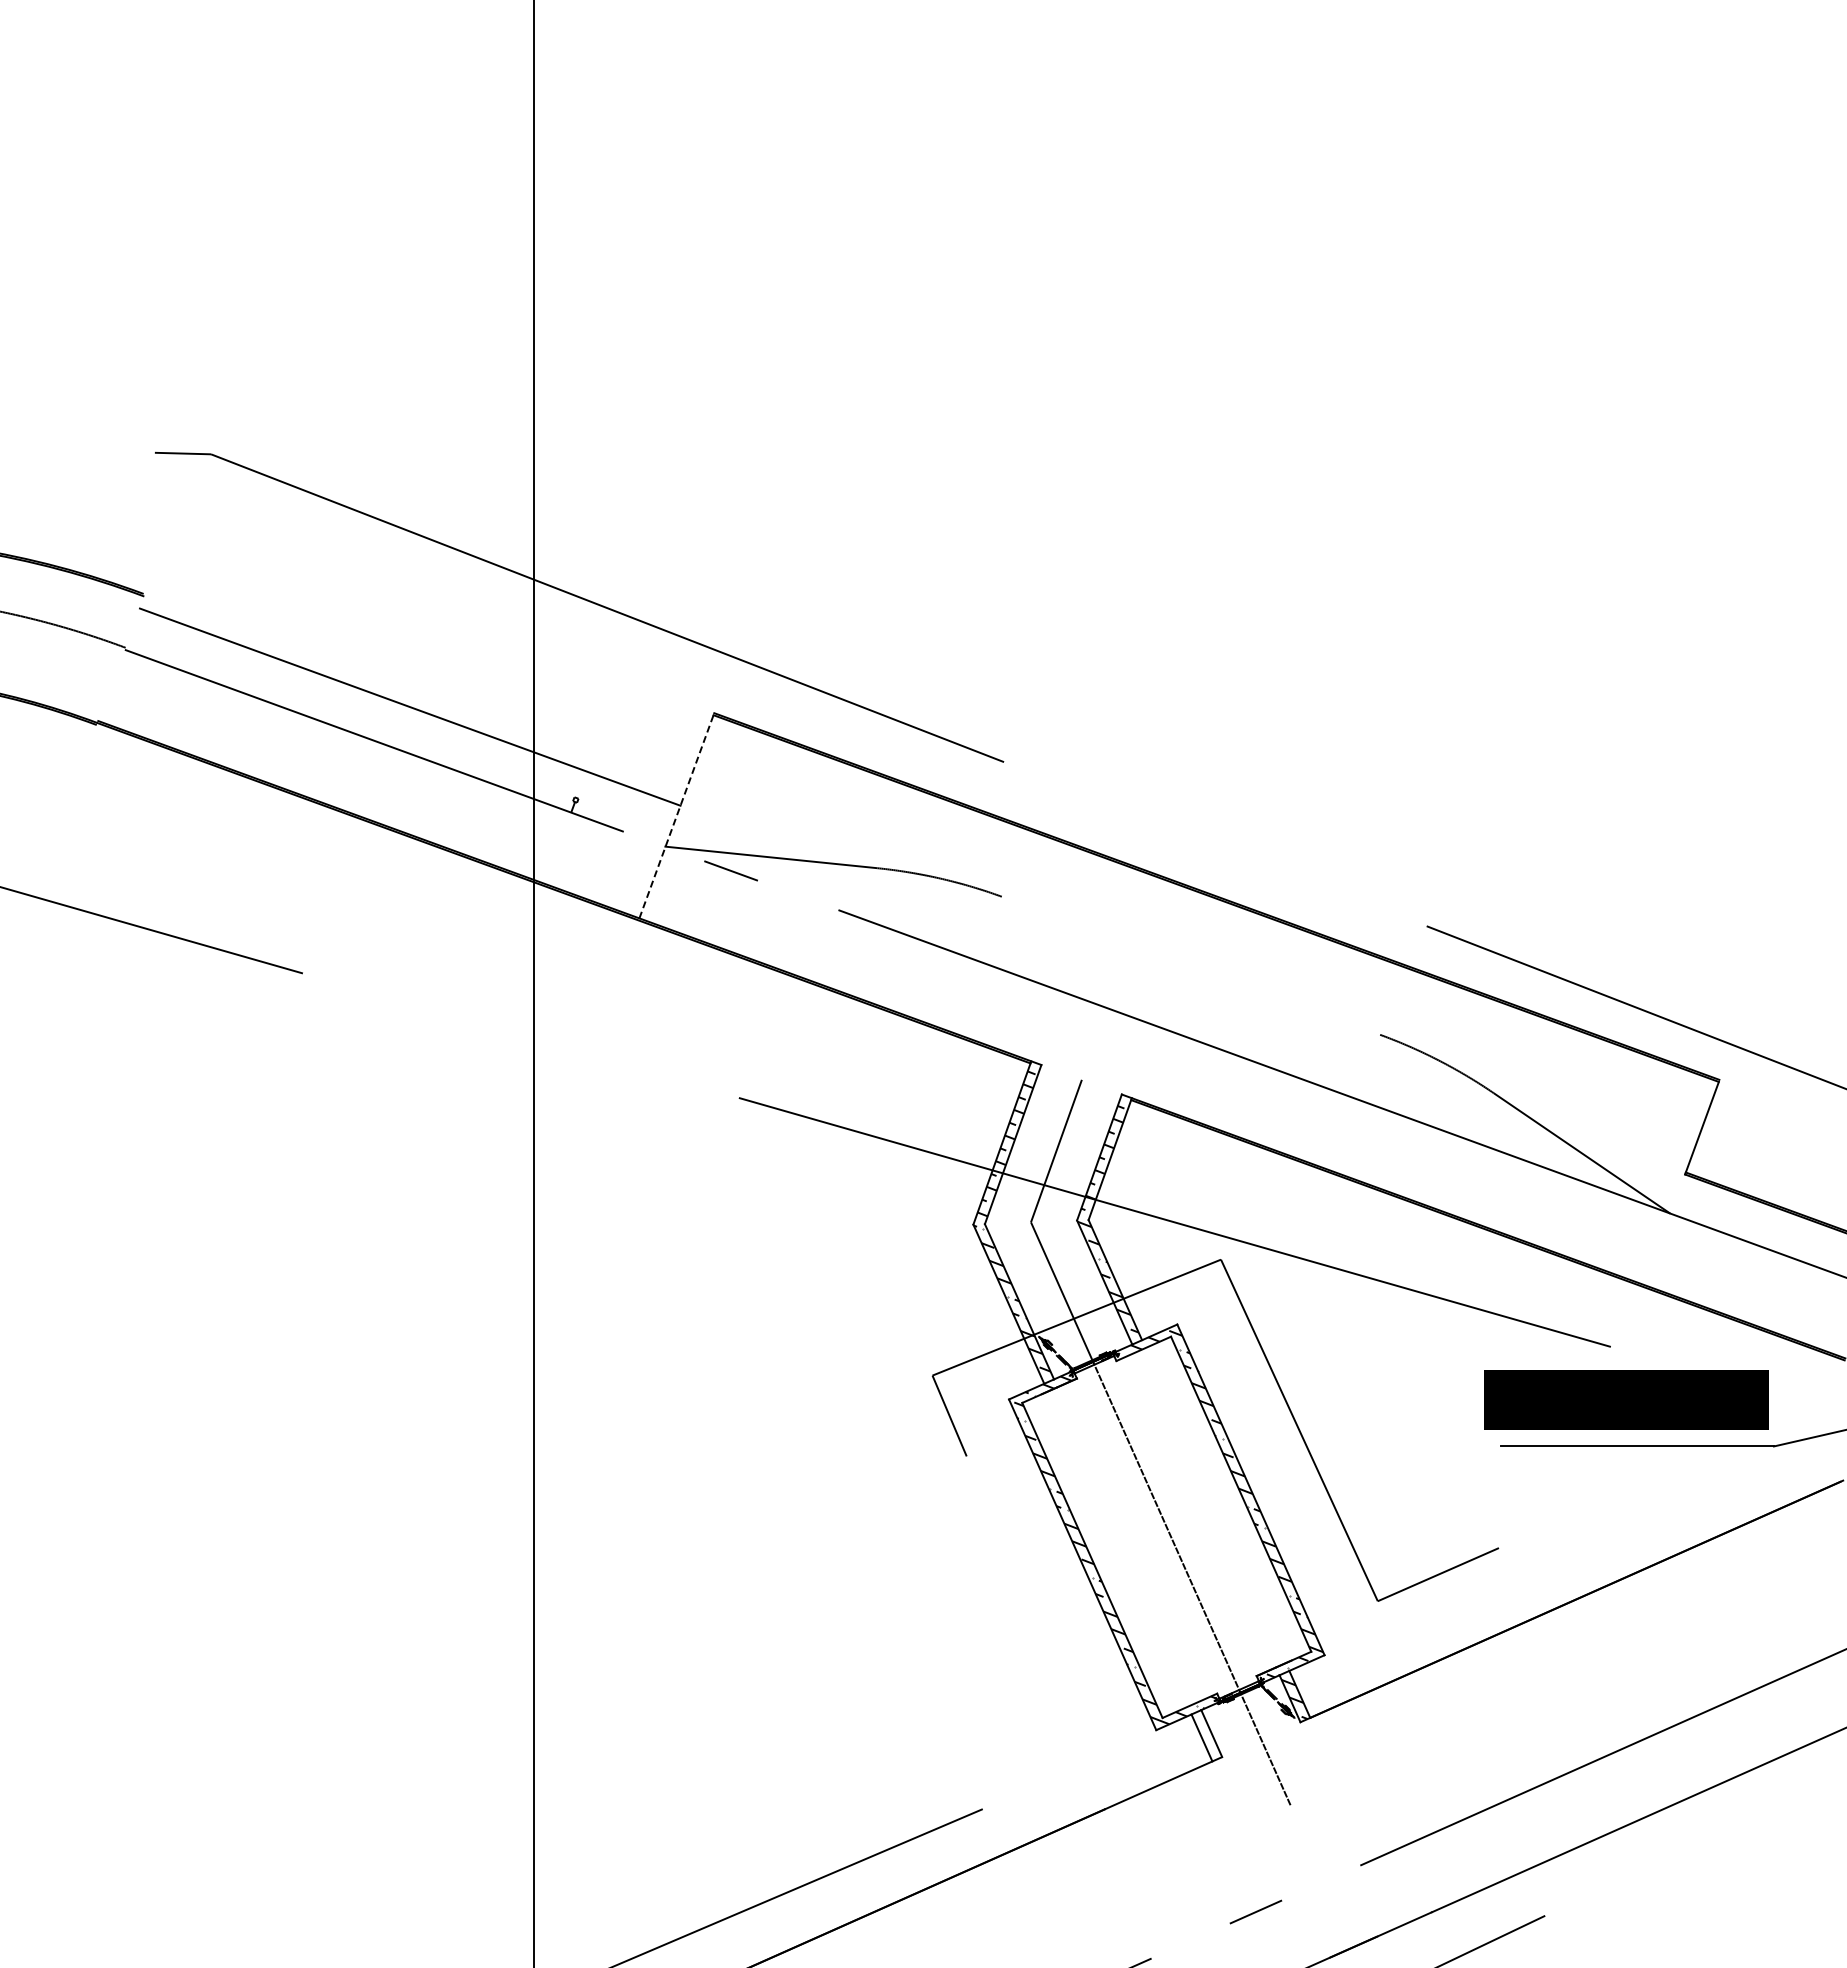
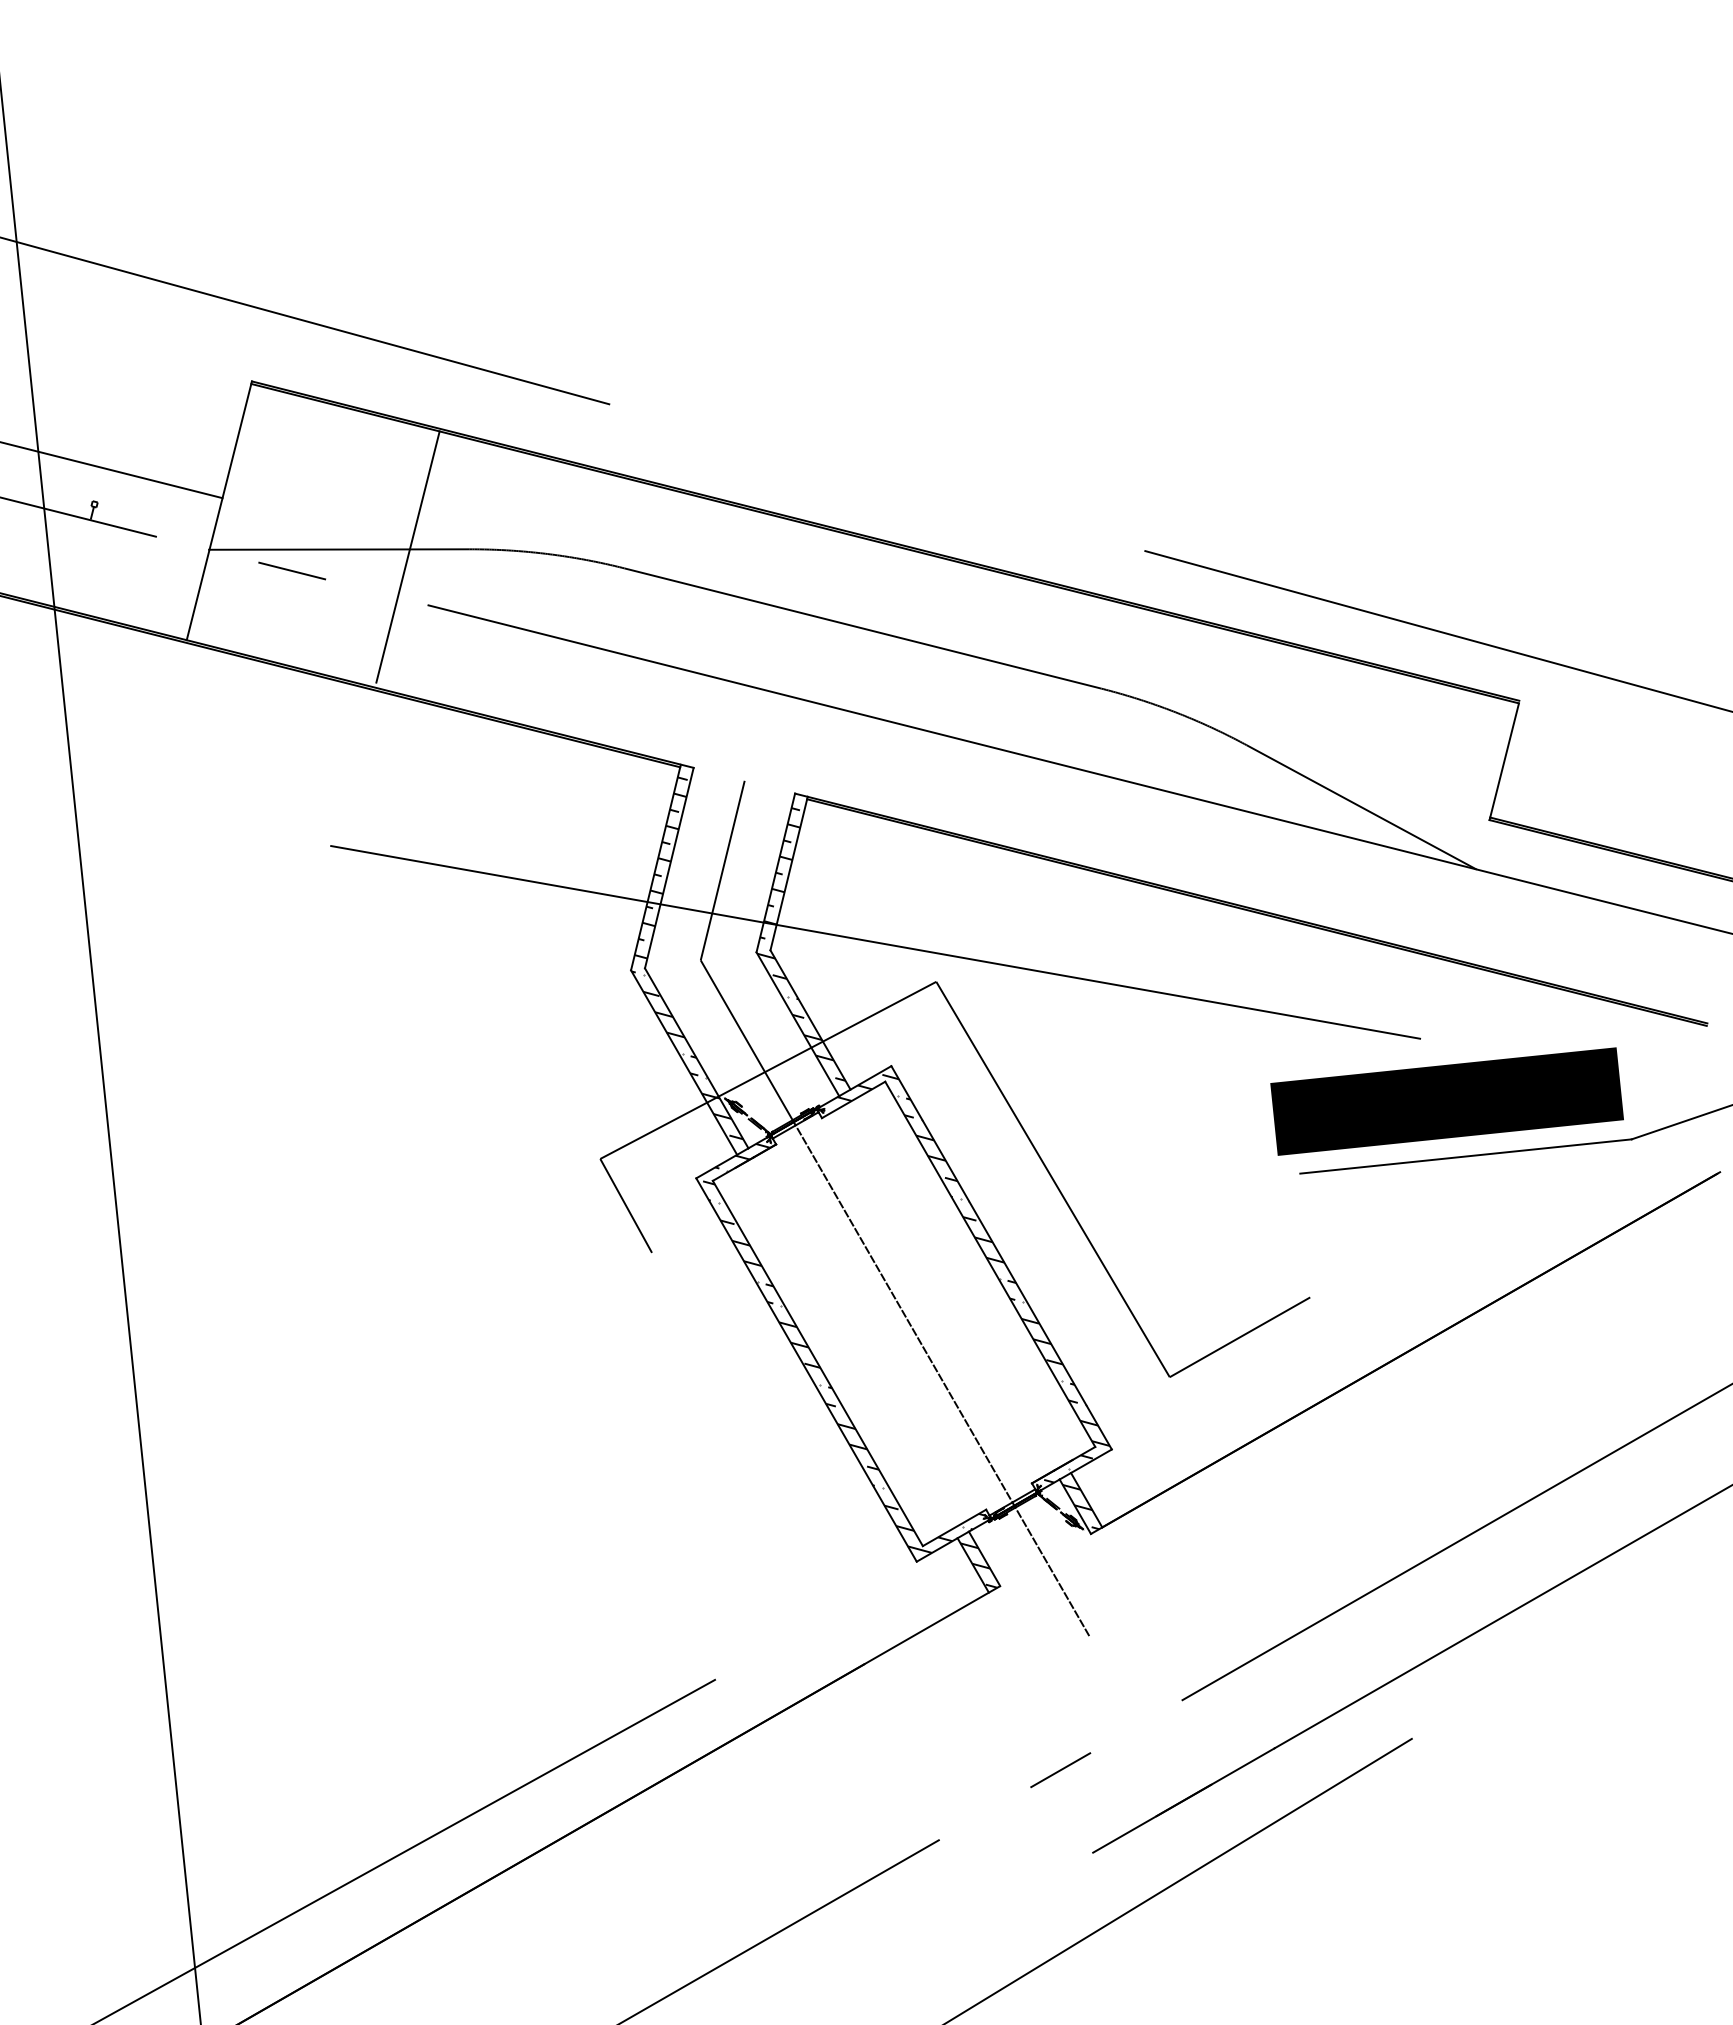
line: (677, 815) -> (220, 510), dashed -> solid
line: (826, 868) -> (407, 556), added
line: (1190, 965) -> (862, 628), added
hatch: (1206, 1738) -> (978, 1565), added

